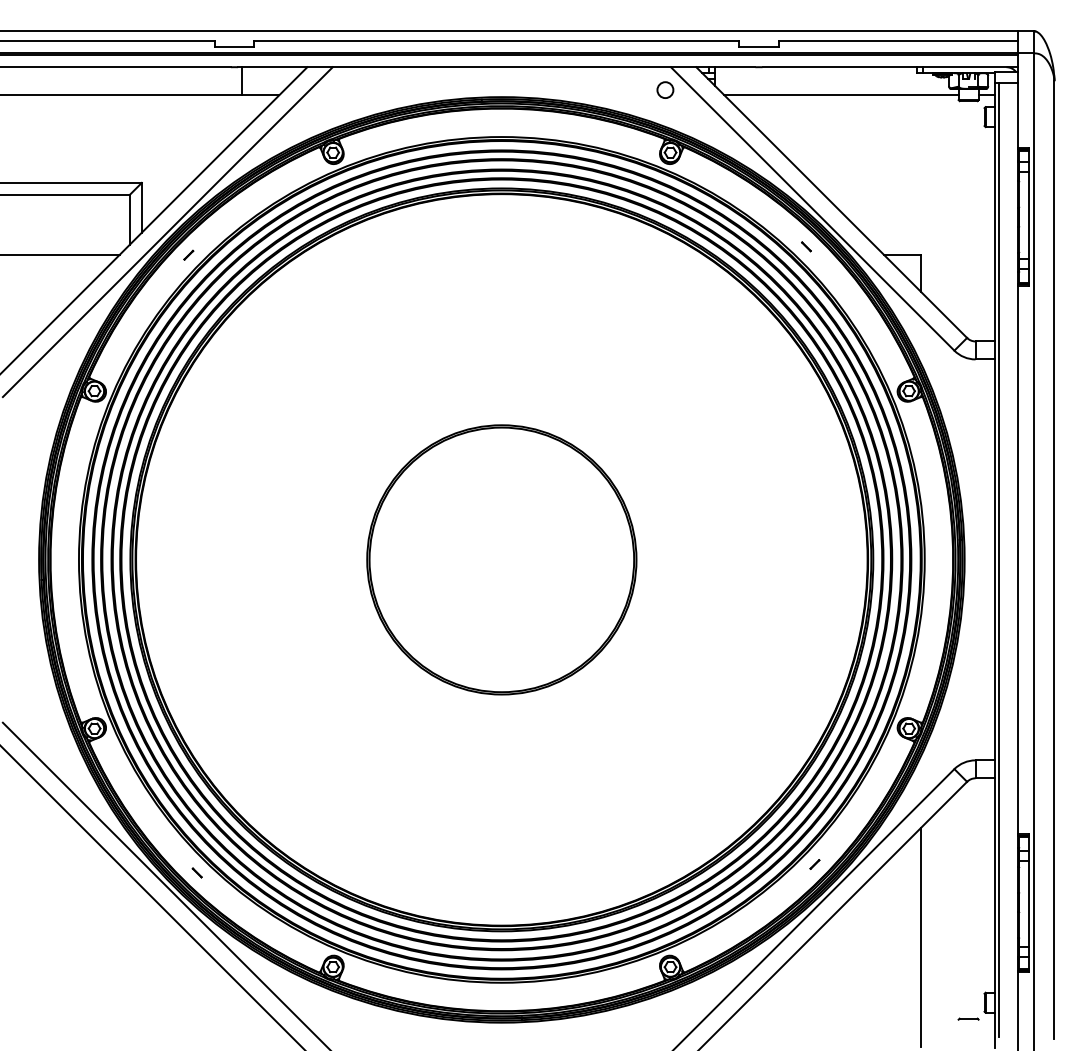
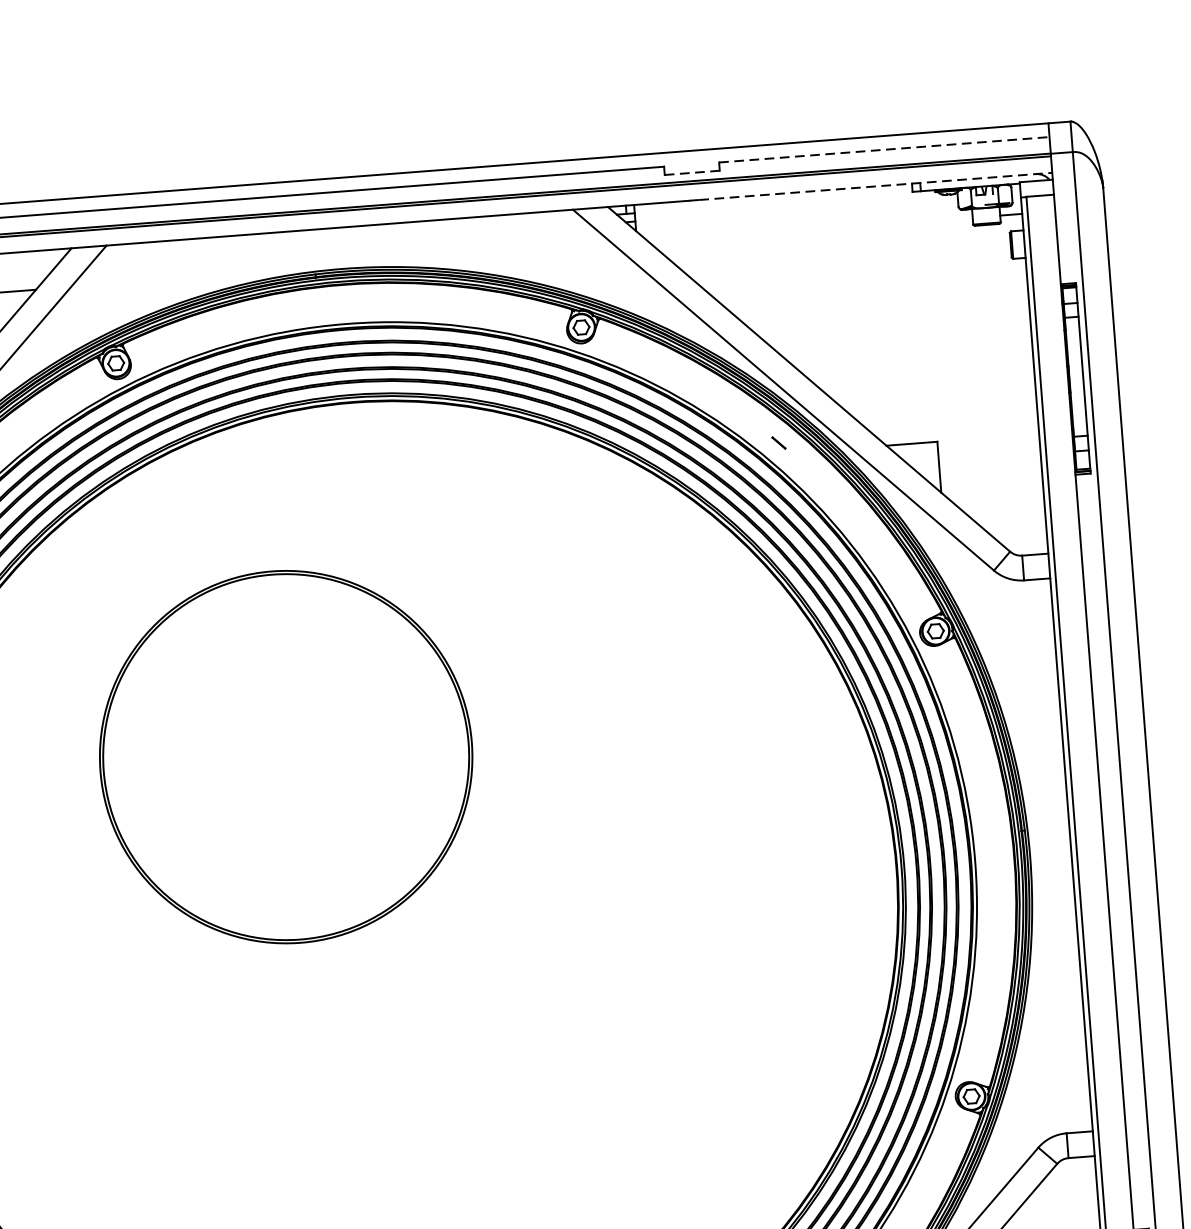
line: (898, 41) -> (884, 150), solid -> dashed
line: (758, 47) -> (691, 173), solid -> dashed
line: (890, 67) -> (875, 186), solid -> dashed
circle: (665, 89) -> (567, 241), removed
line: (841, 95) -> (811, 230), removed
part: (501, 559) -> (285, 756), moved

